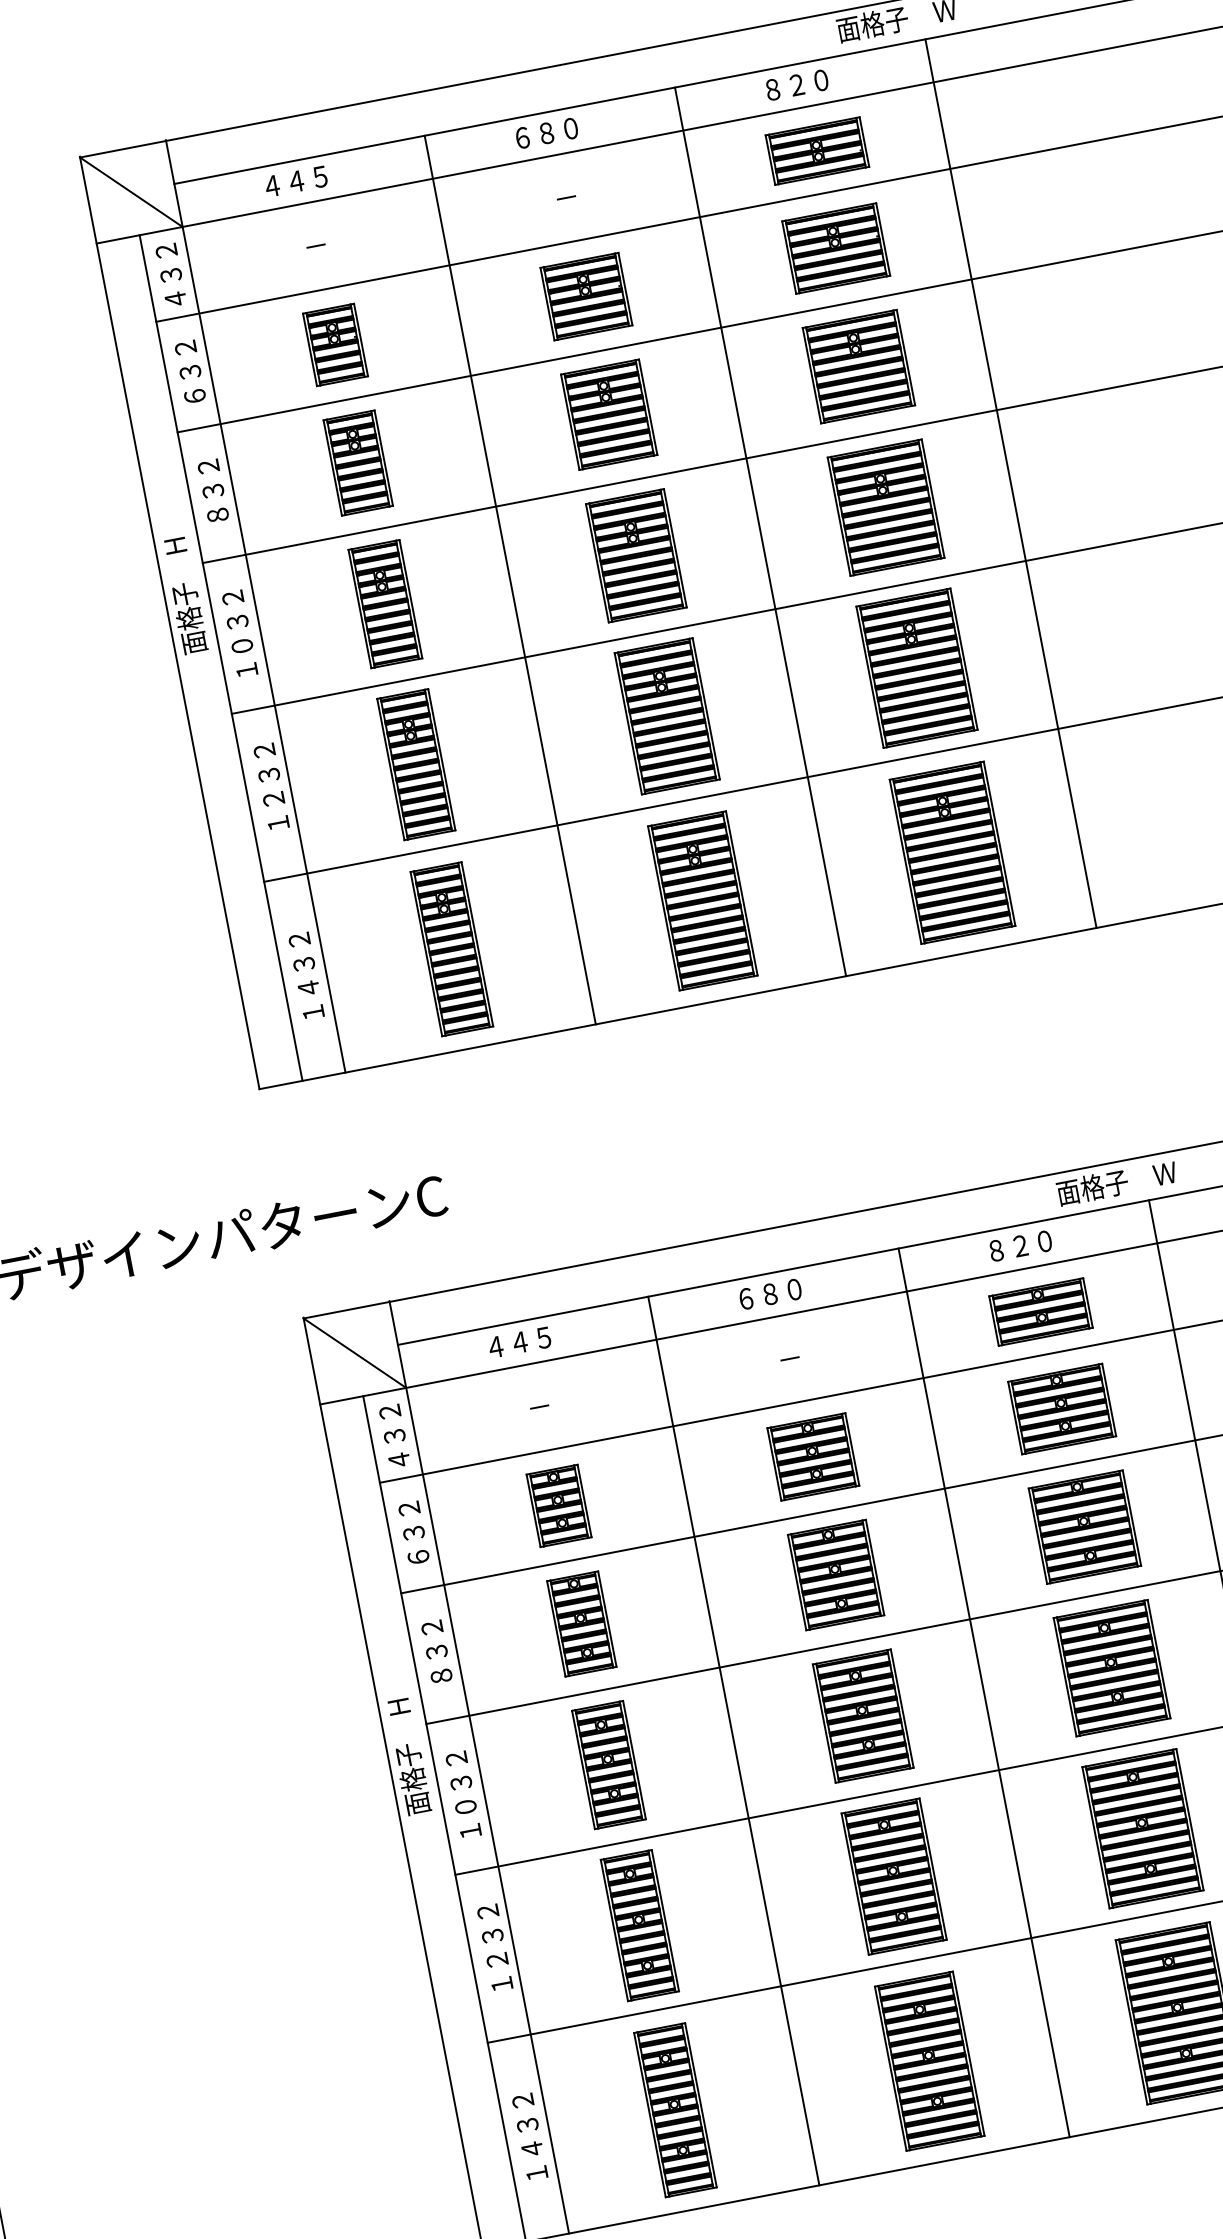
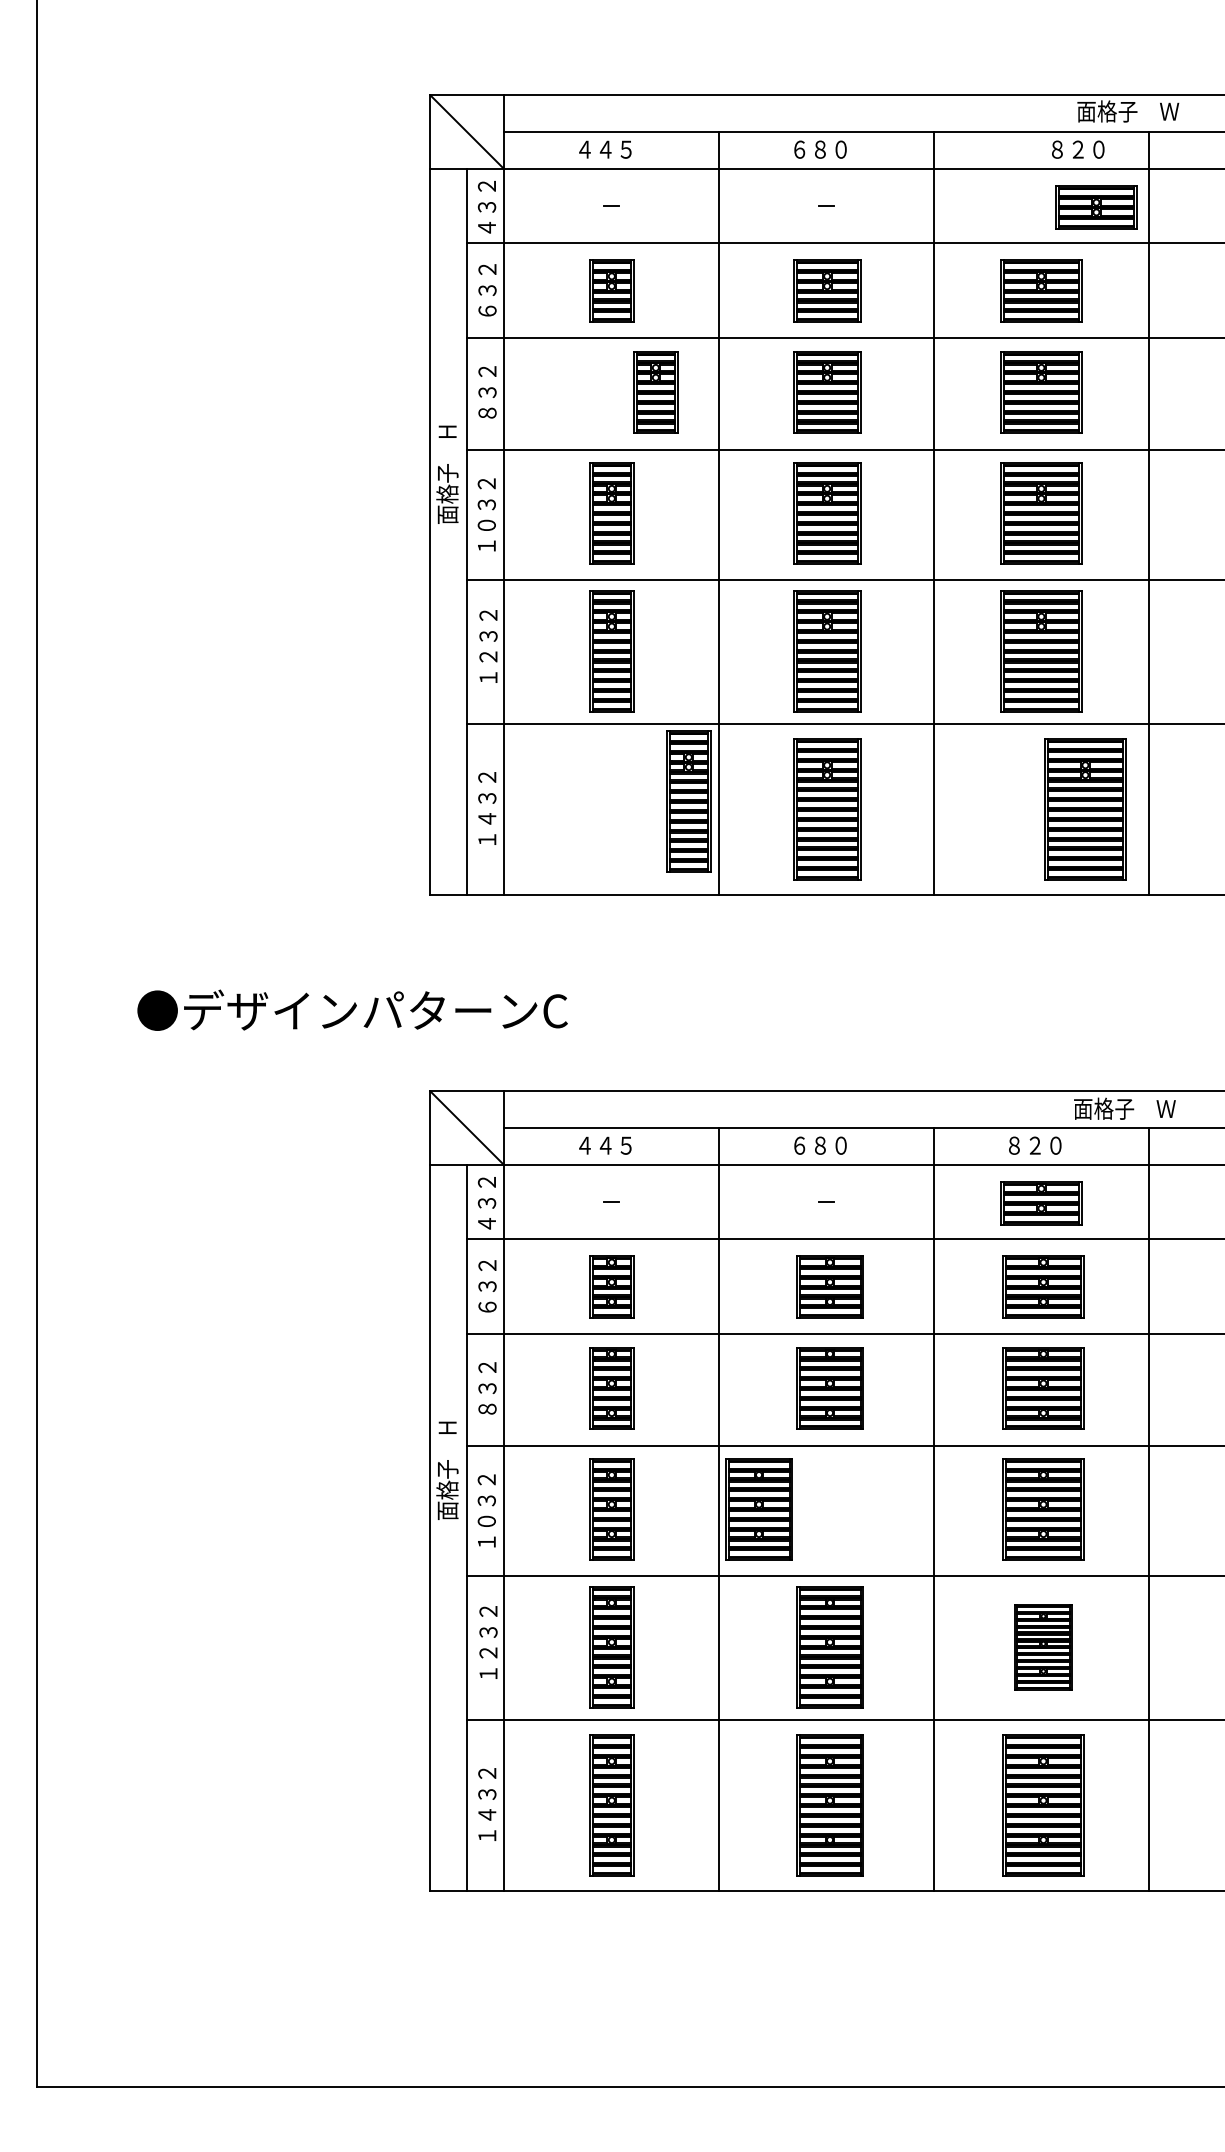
text: (797, 84) -> (1078, 149), moved
part: (817, 151) -> (1096, 207), moved
part: (357, 463) -> (655, 392), moved
part: (952, 852) -> (1085, 809), moved
part: (451, 949) -> (688, 801), moved
part: (862, 1716) -> (758, 1509), moved
part: (1143, 1829) -> (1043, 1647), size x0.7

